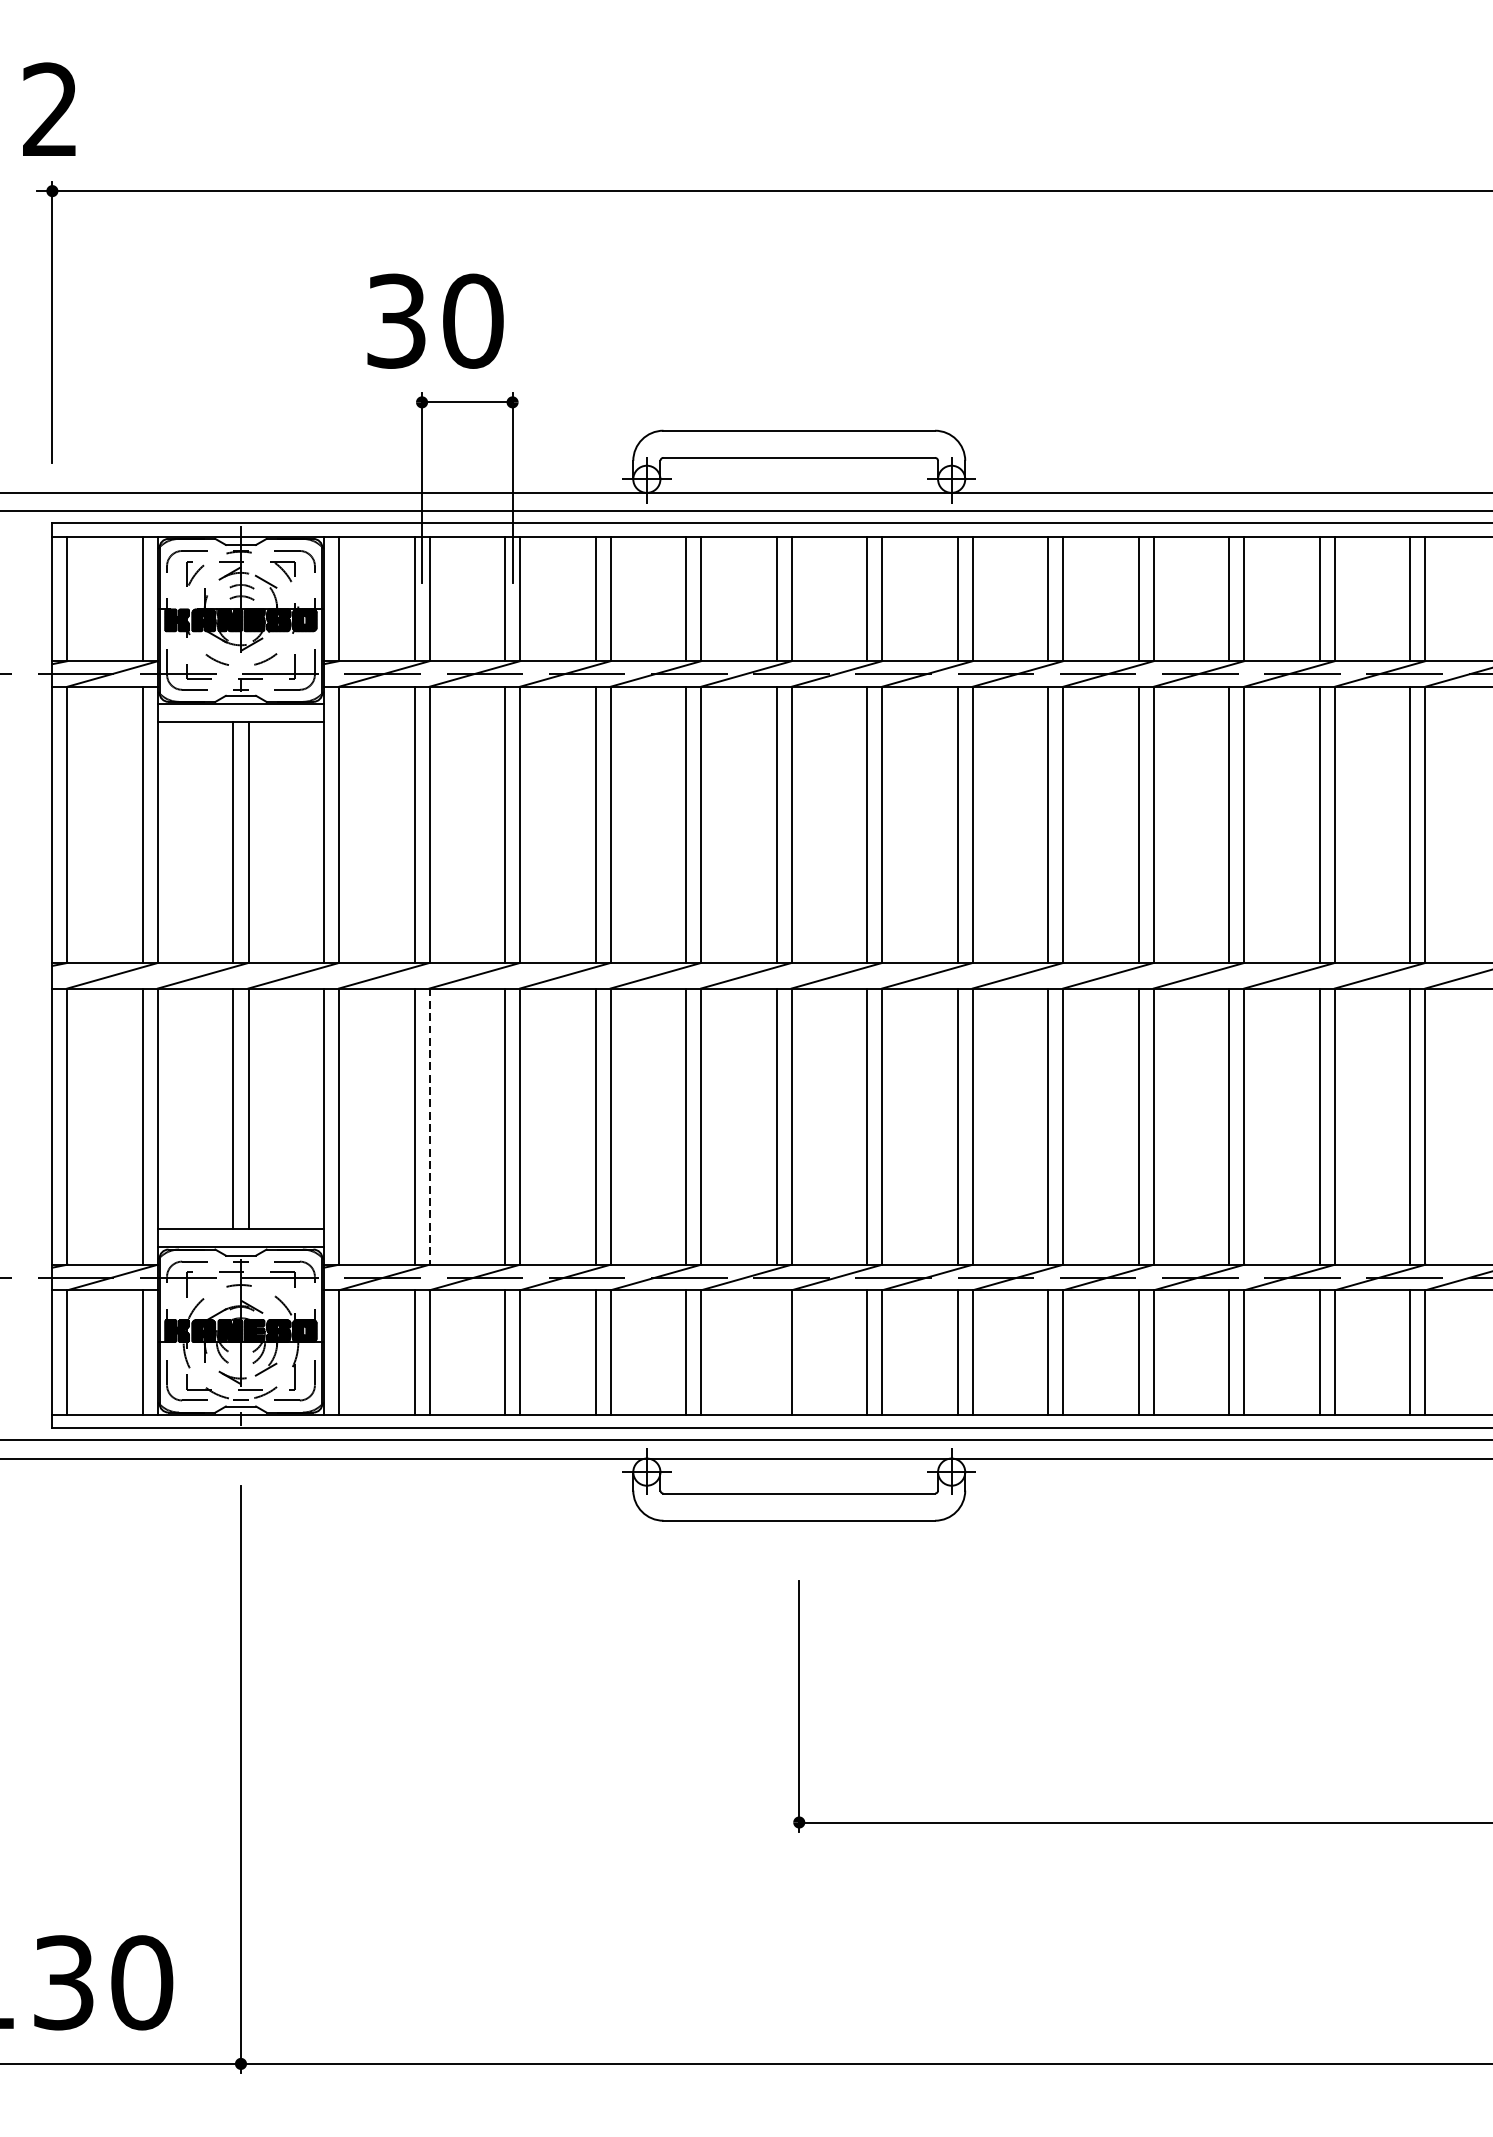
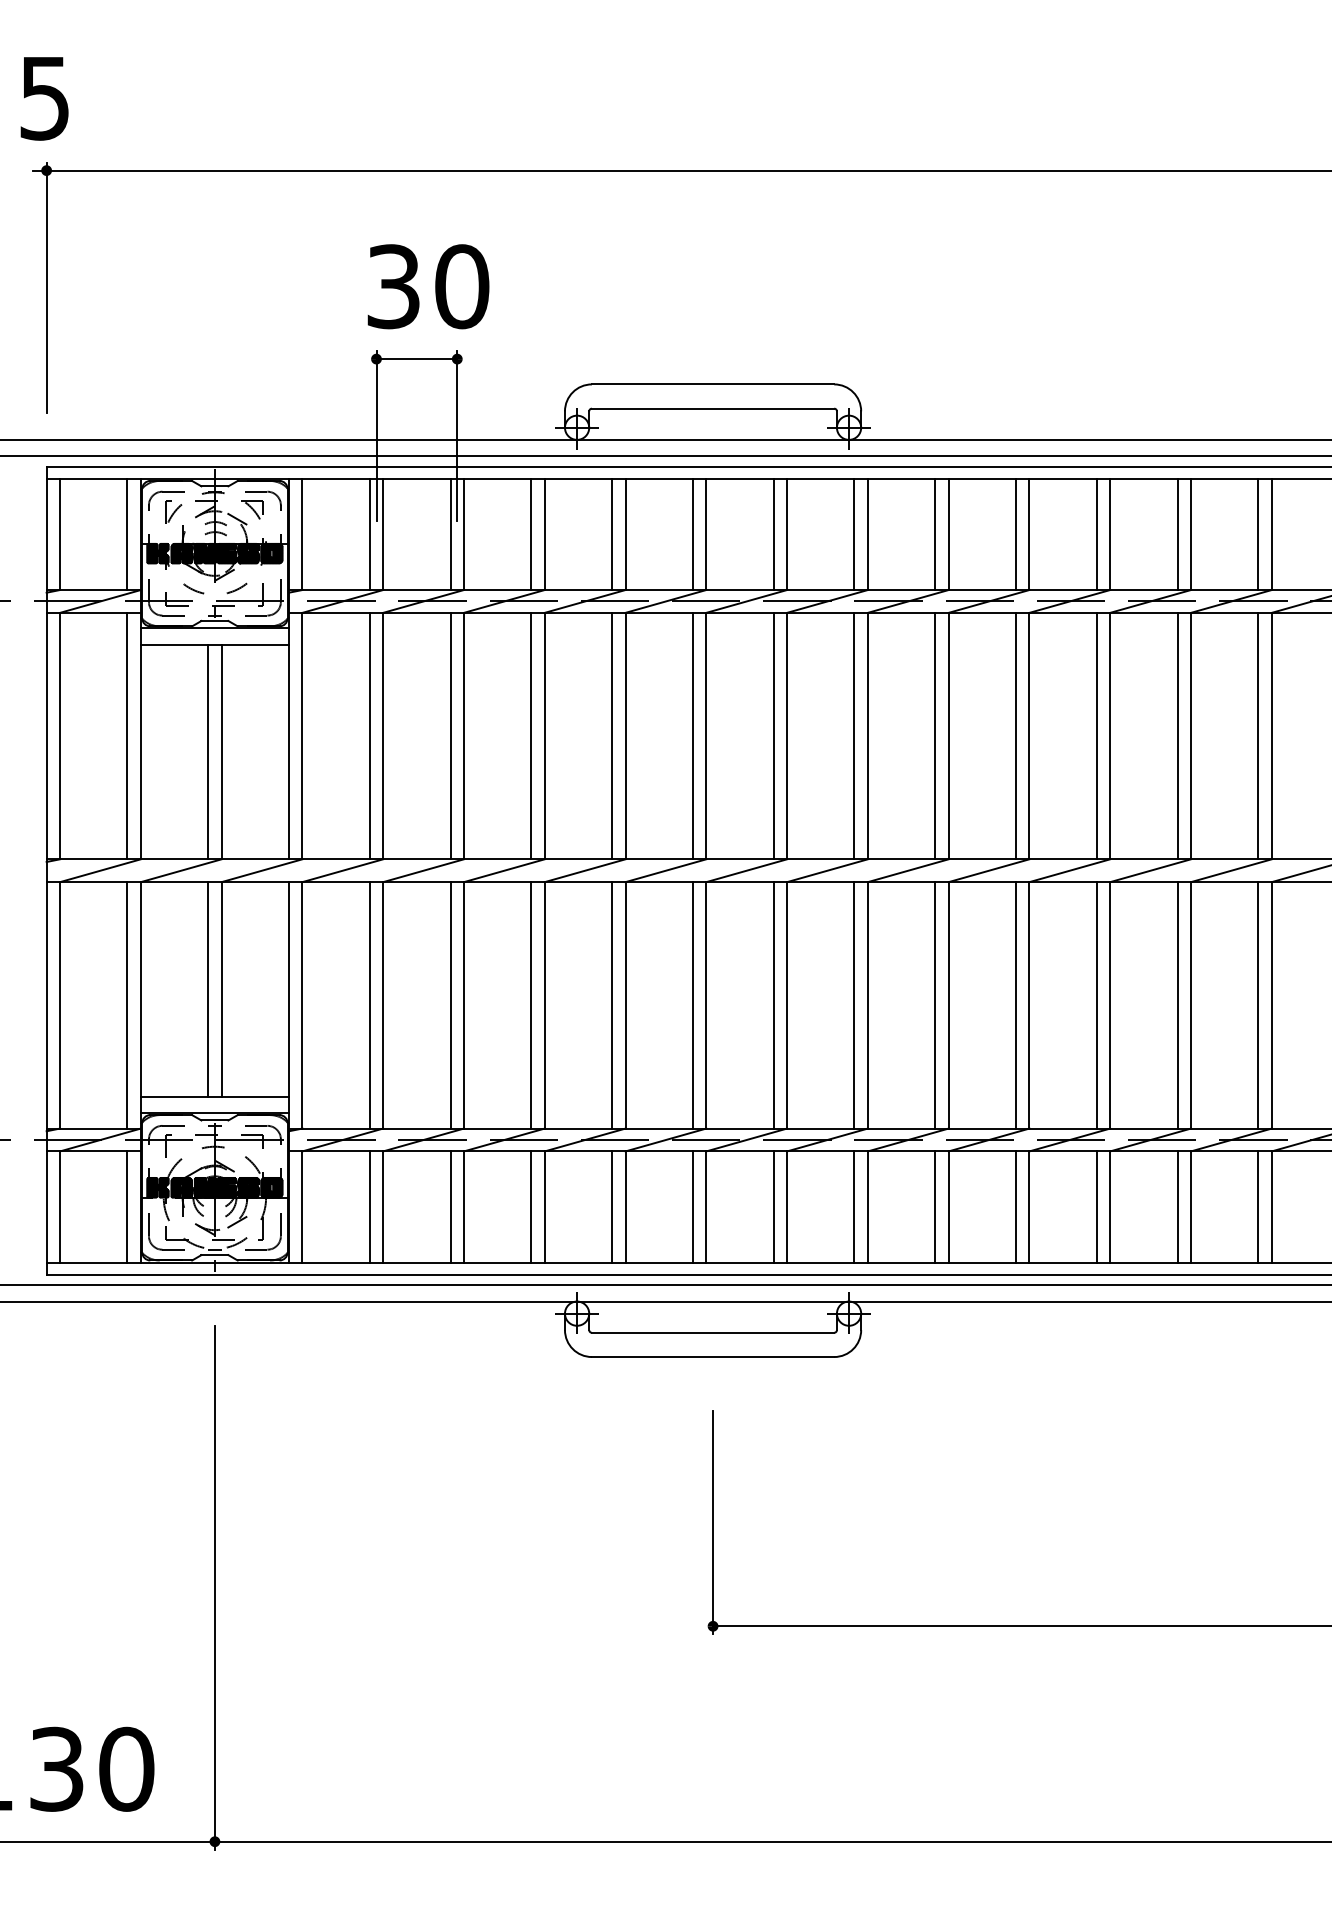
text: (49, 109) -> (44, 97), 2 -> 5
text: (435, 320) -> (428, 286), moved
line: (429, 1126) -> (383, 1005), dashed -> solid
line: (776, 1352) -> (692, 1206), added

